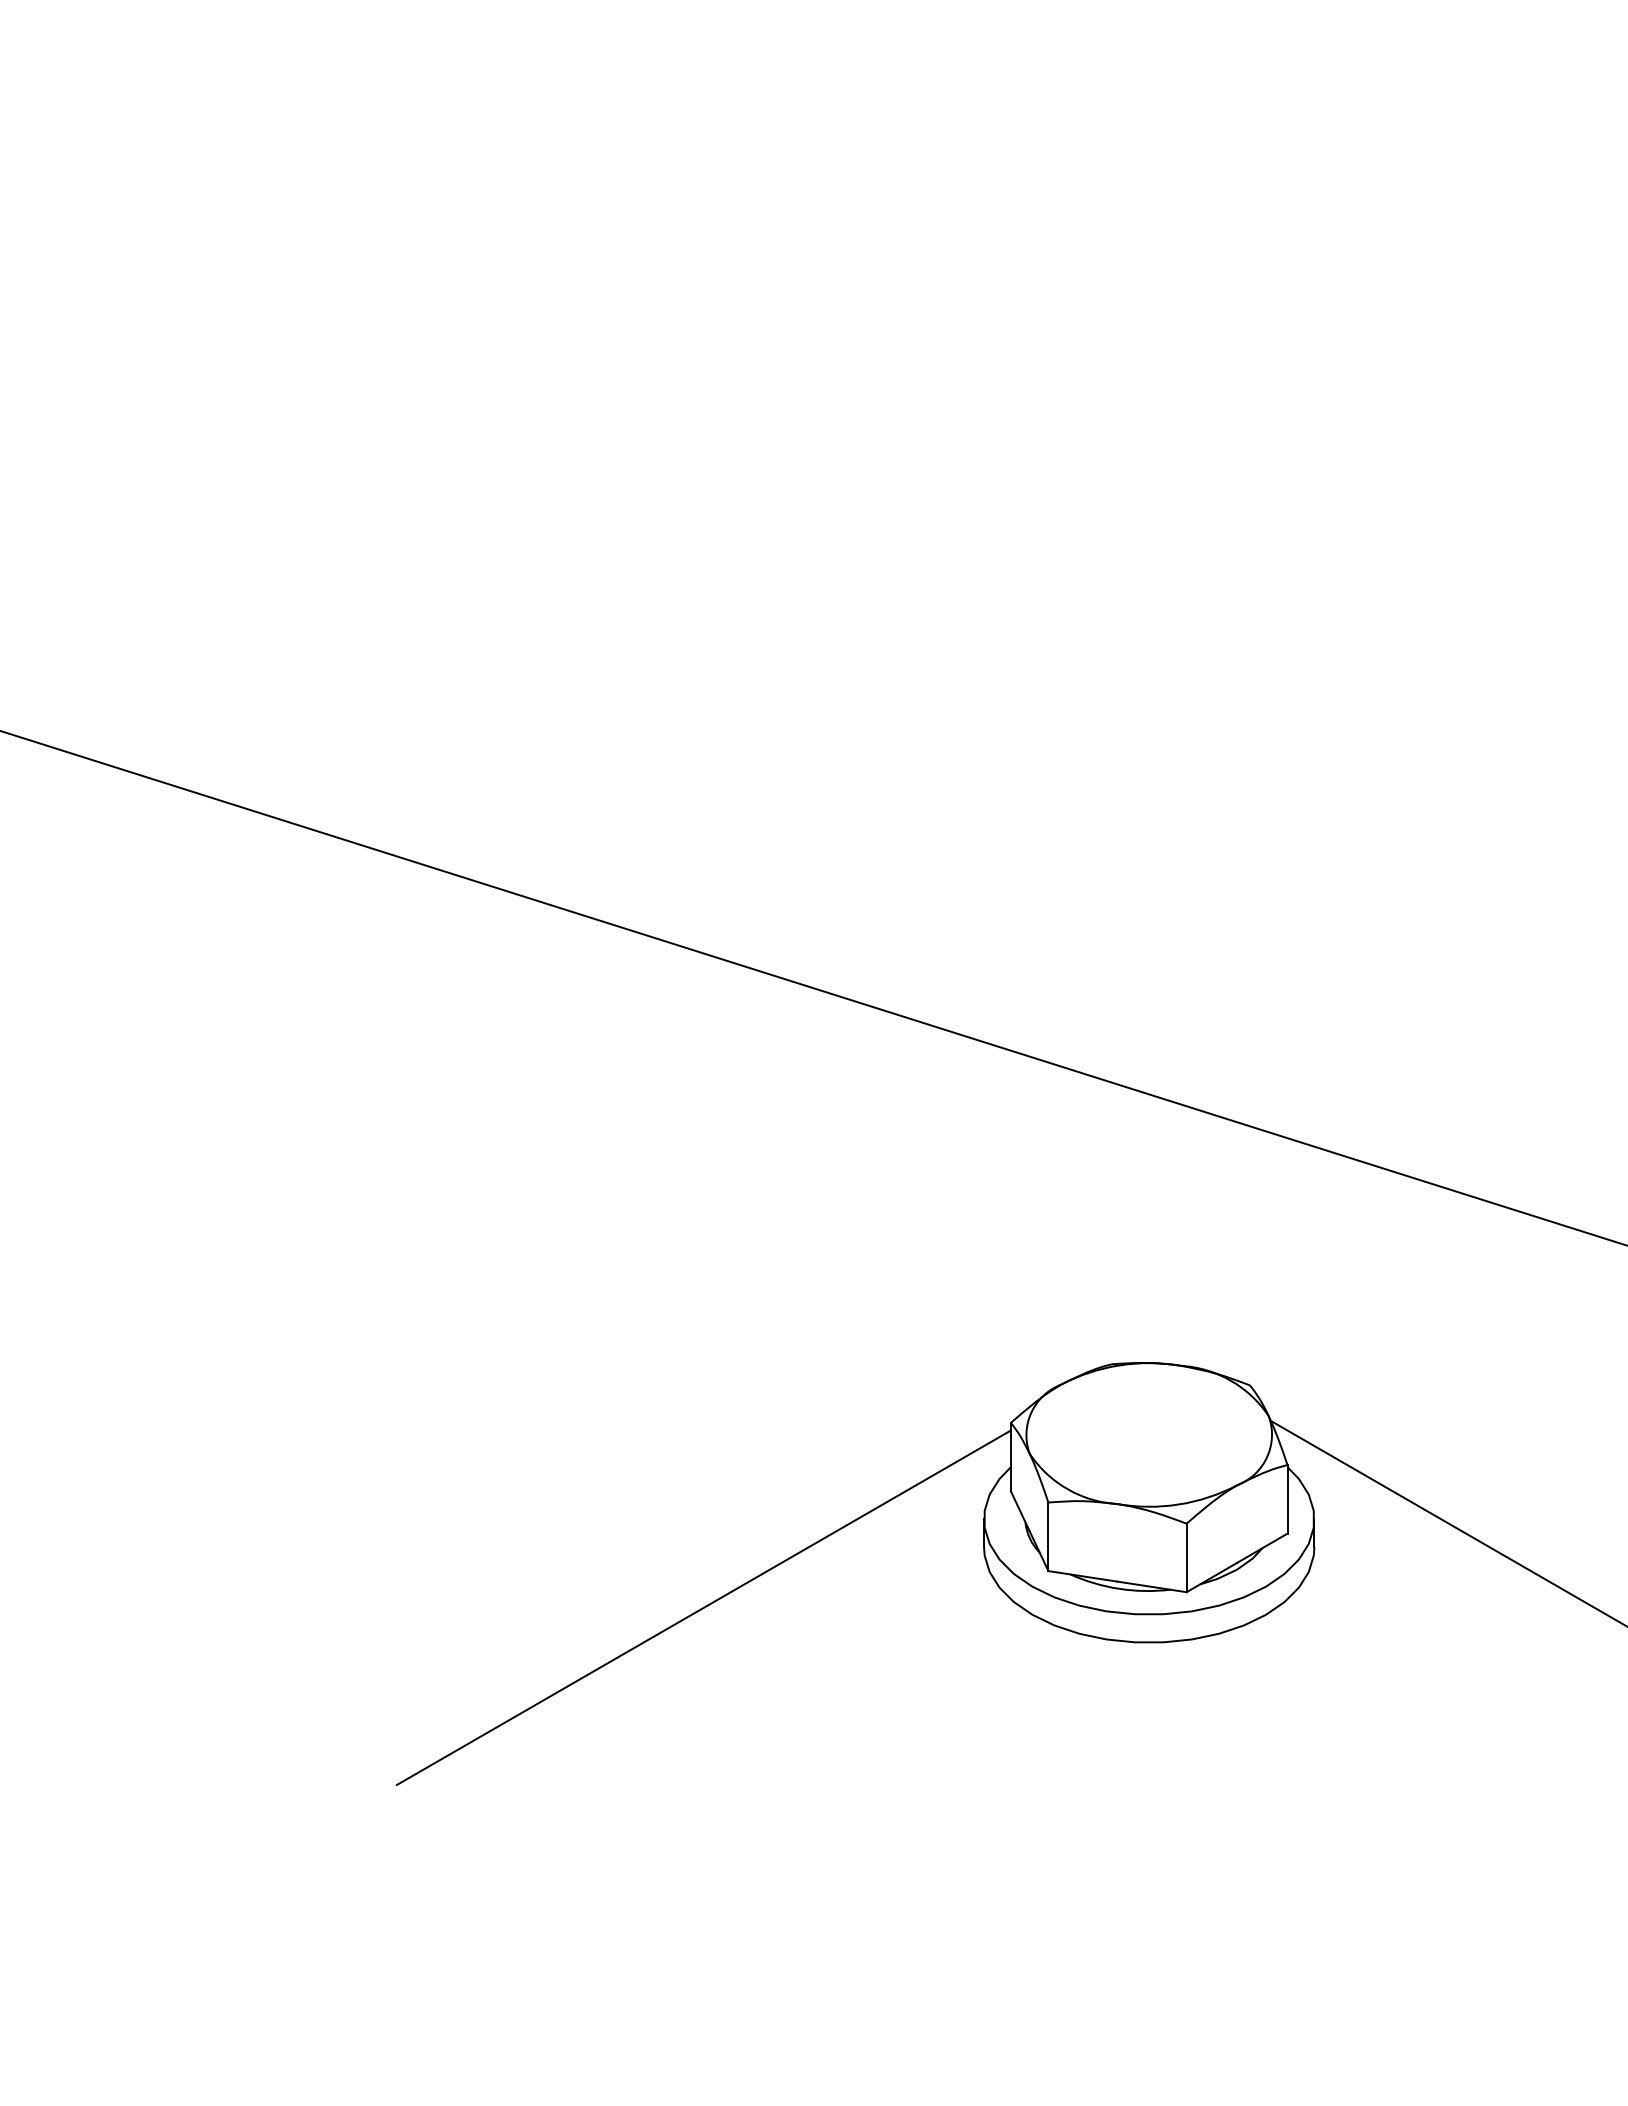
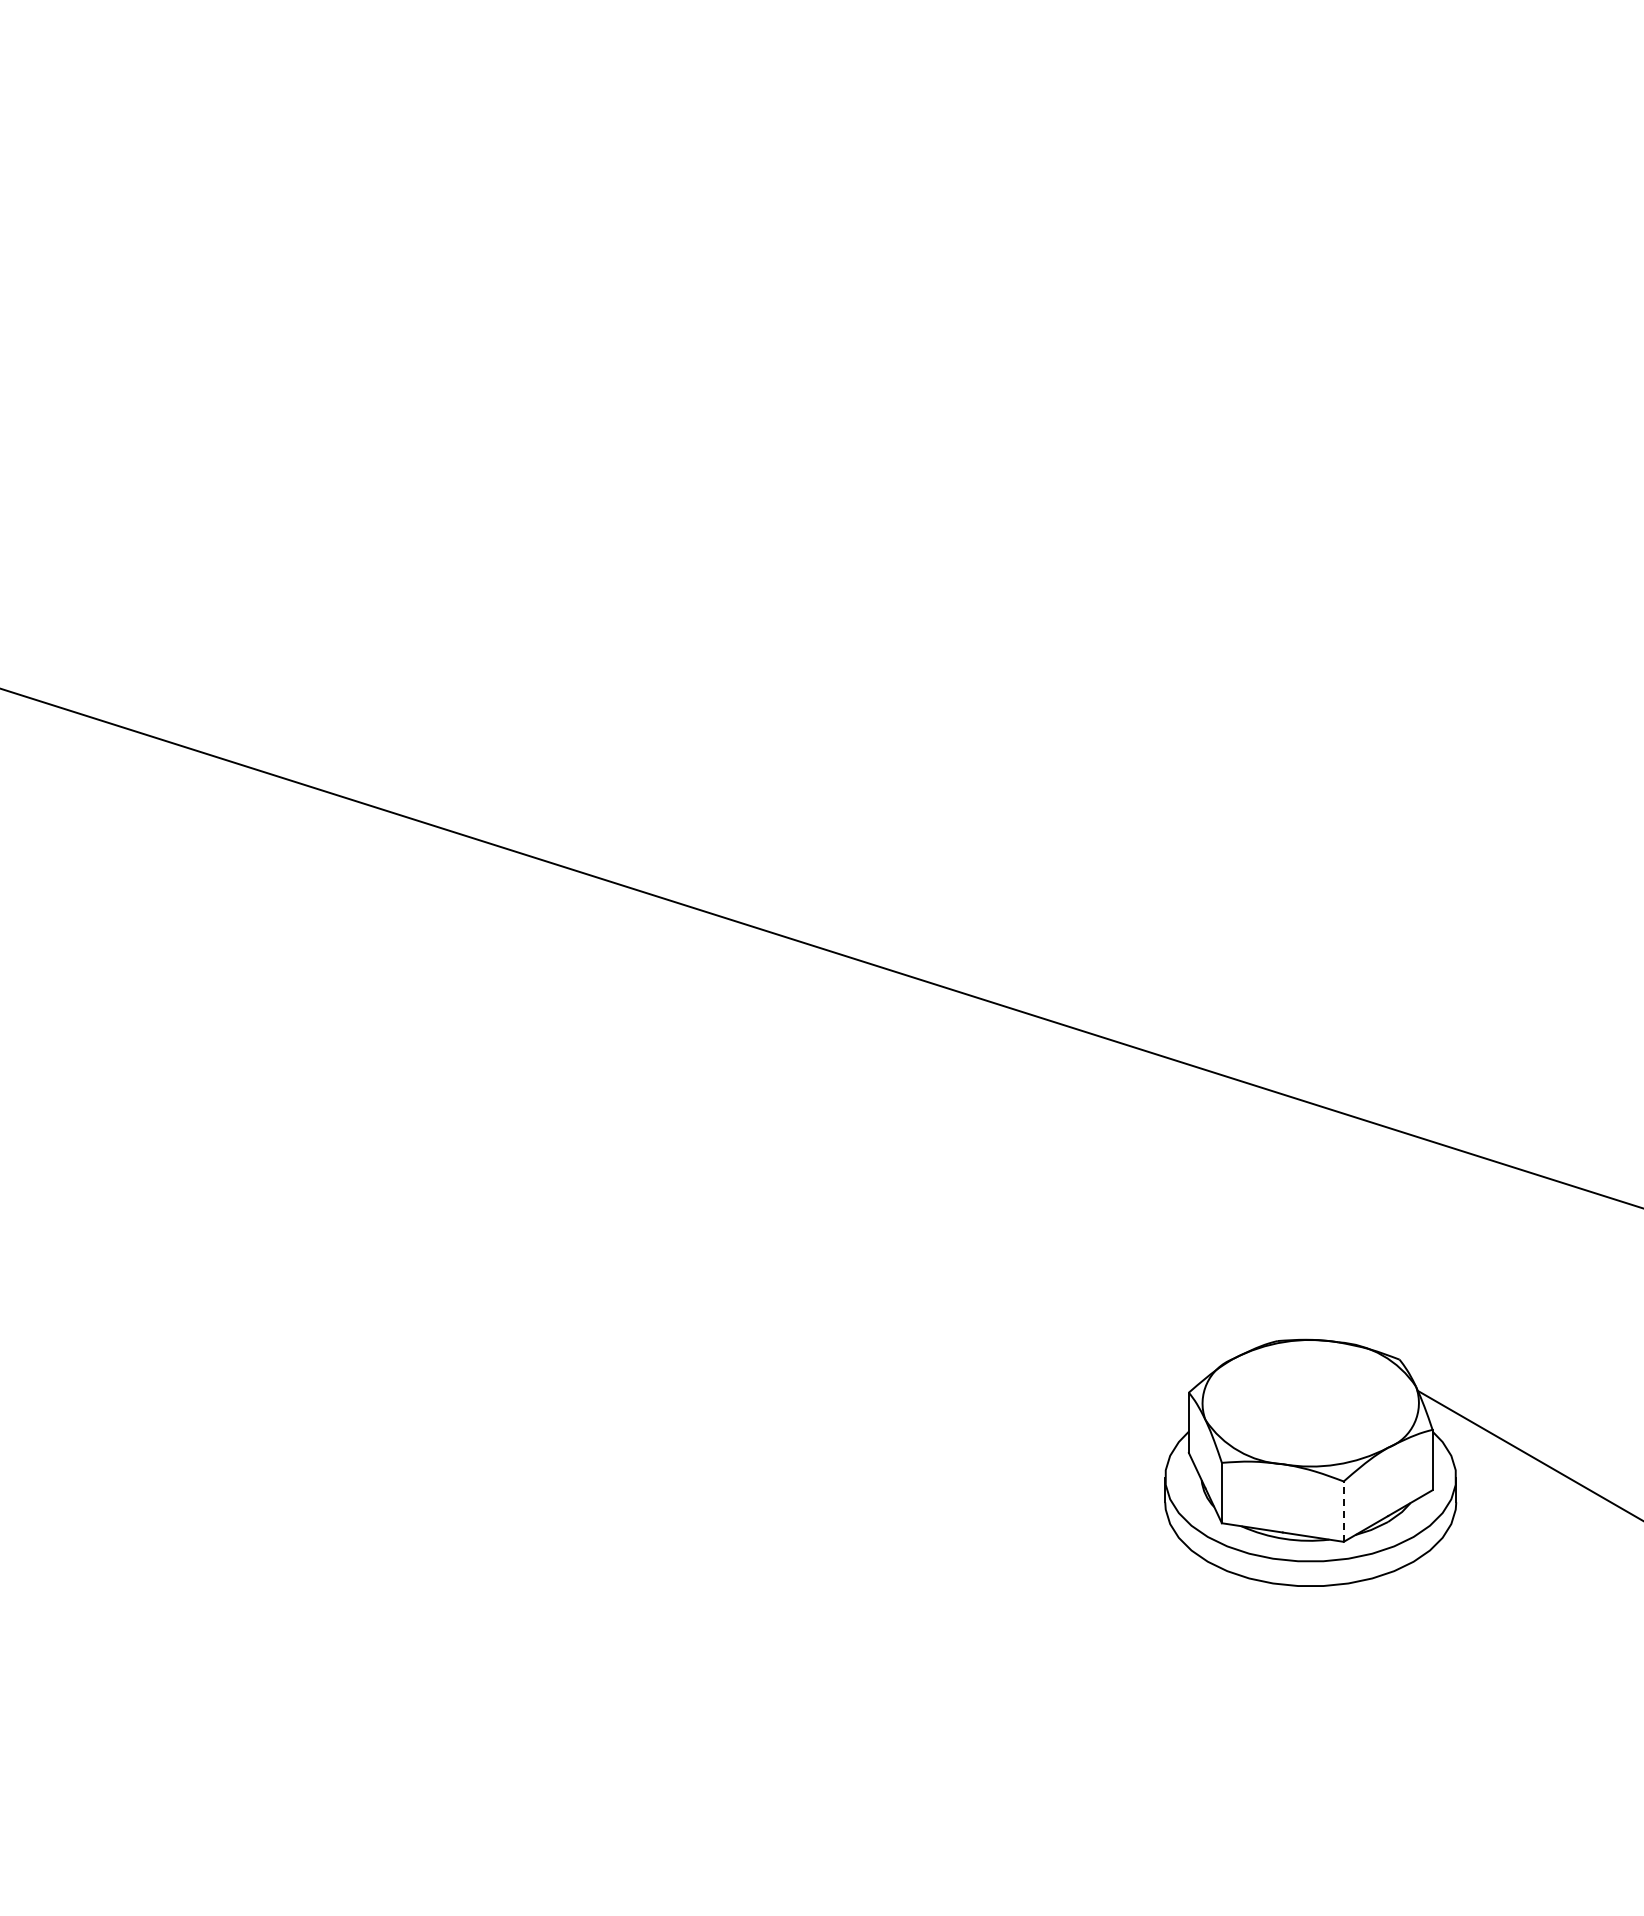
line: (1186, 1557) -> (1343, 1511), solid -> dashed
line: (702, 1607) -> (917, 1555), removed

